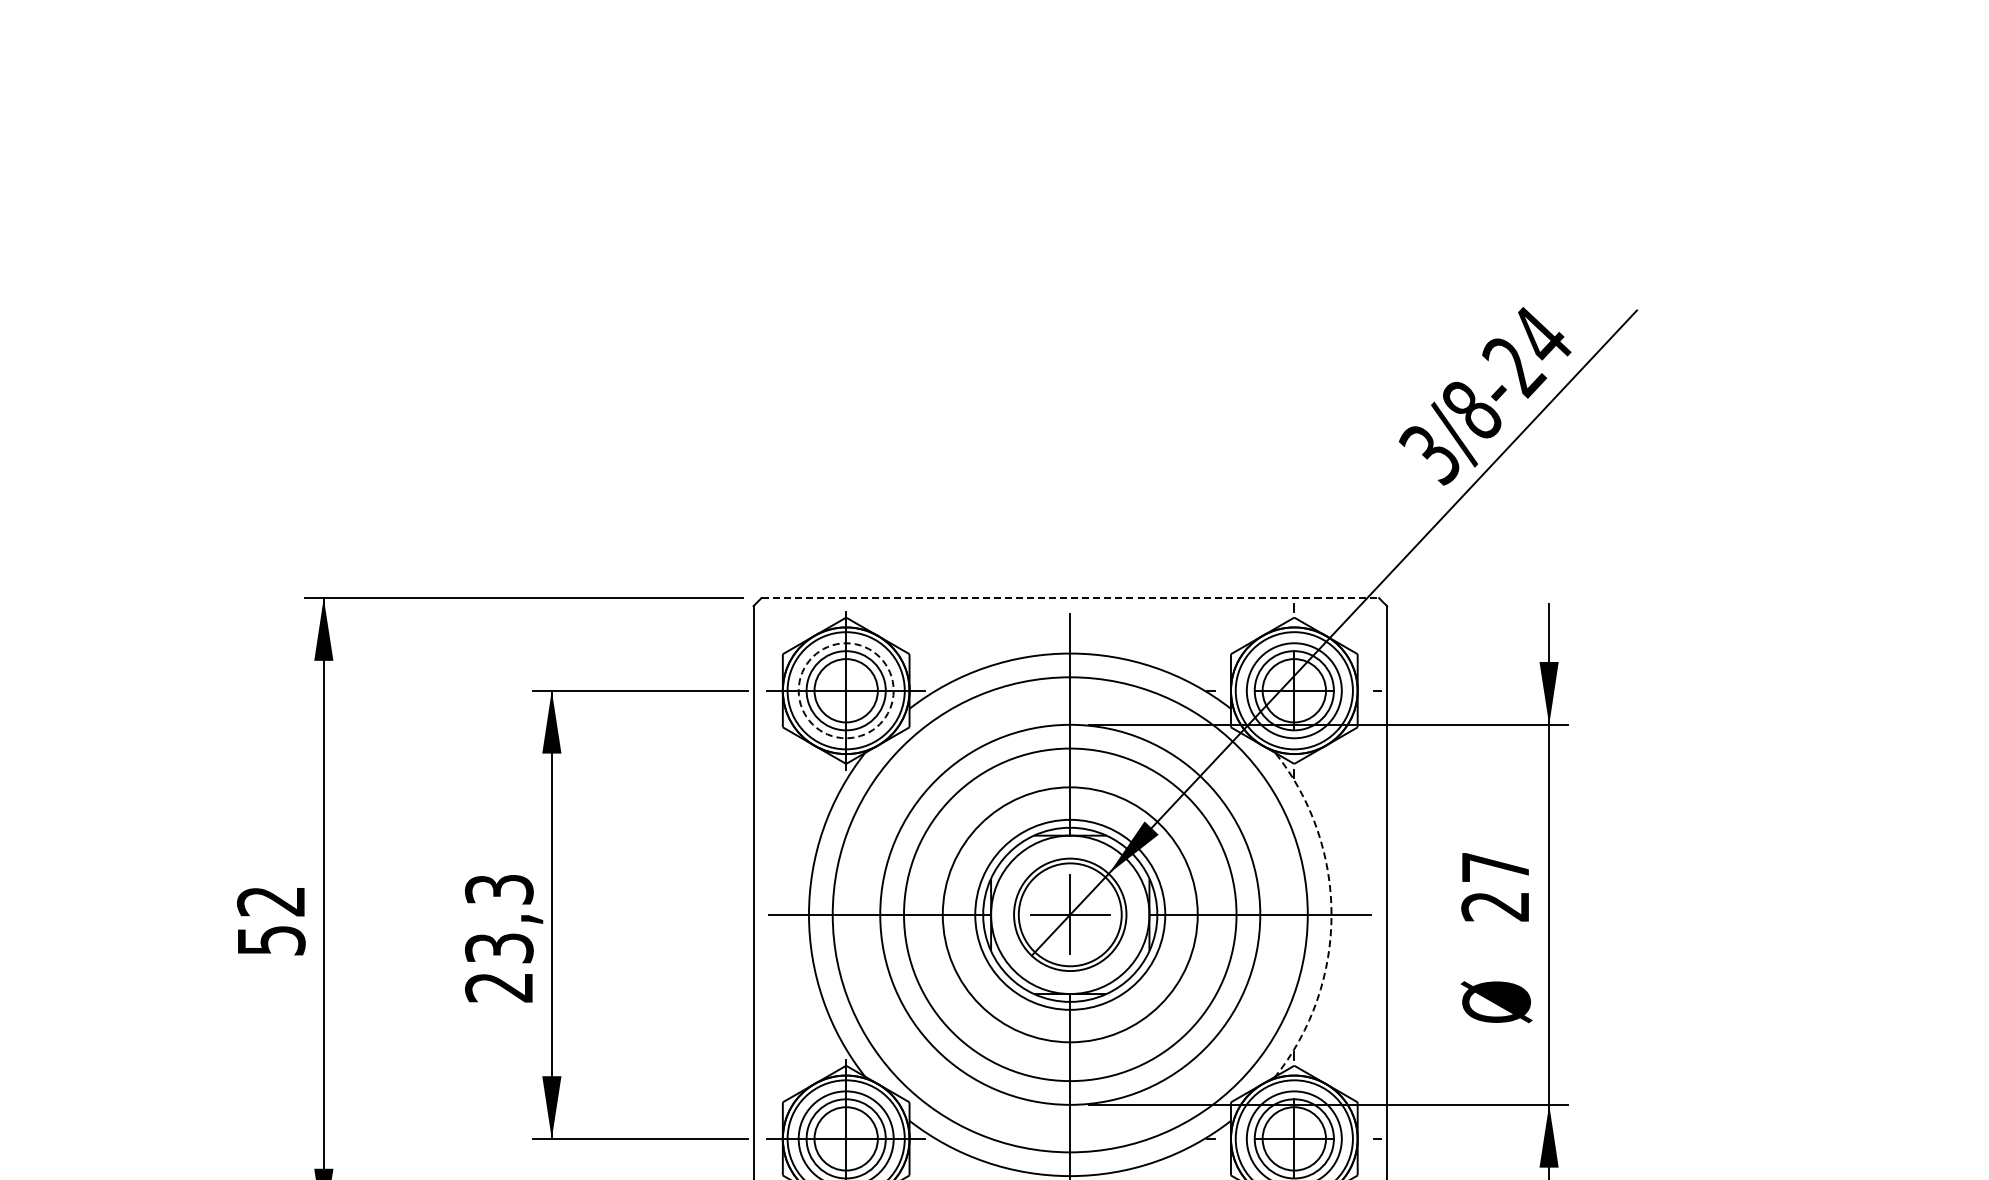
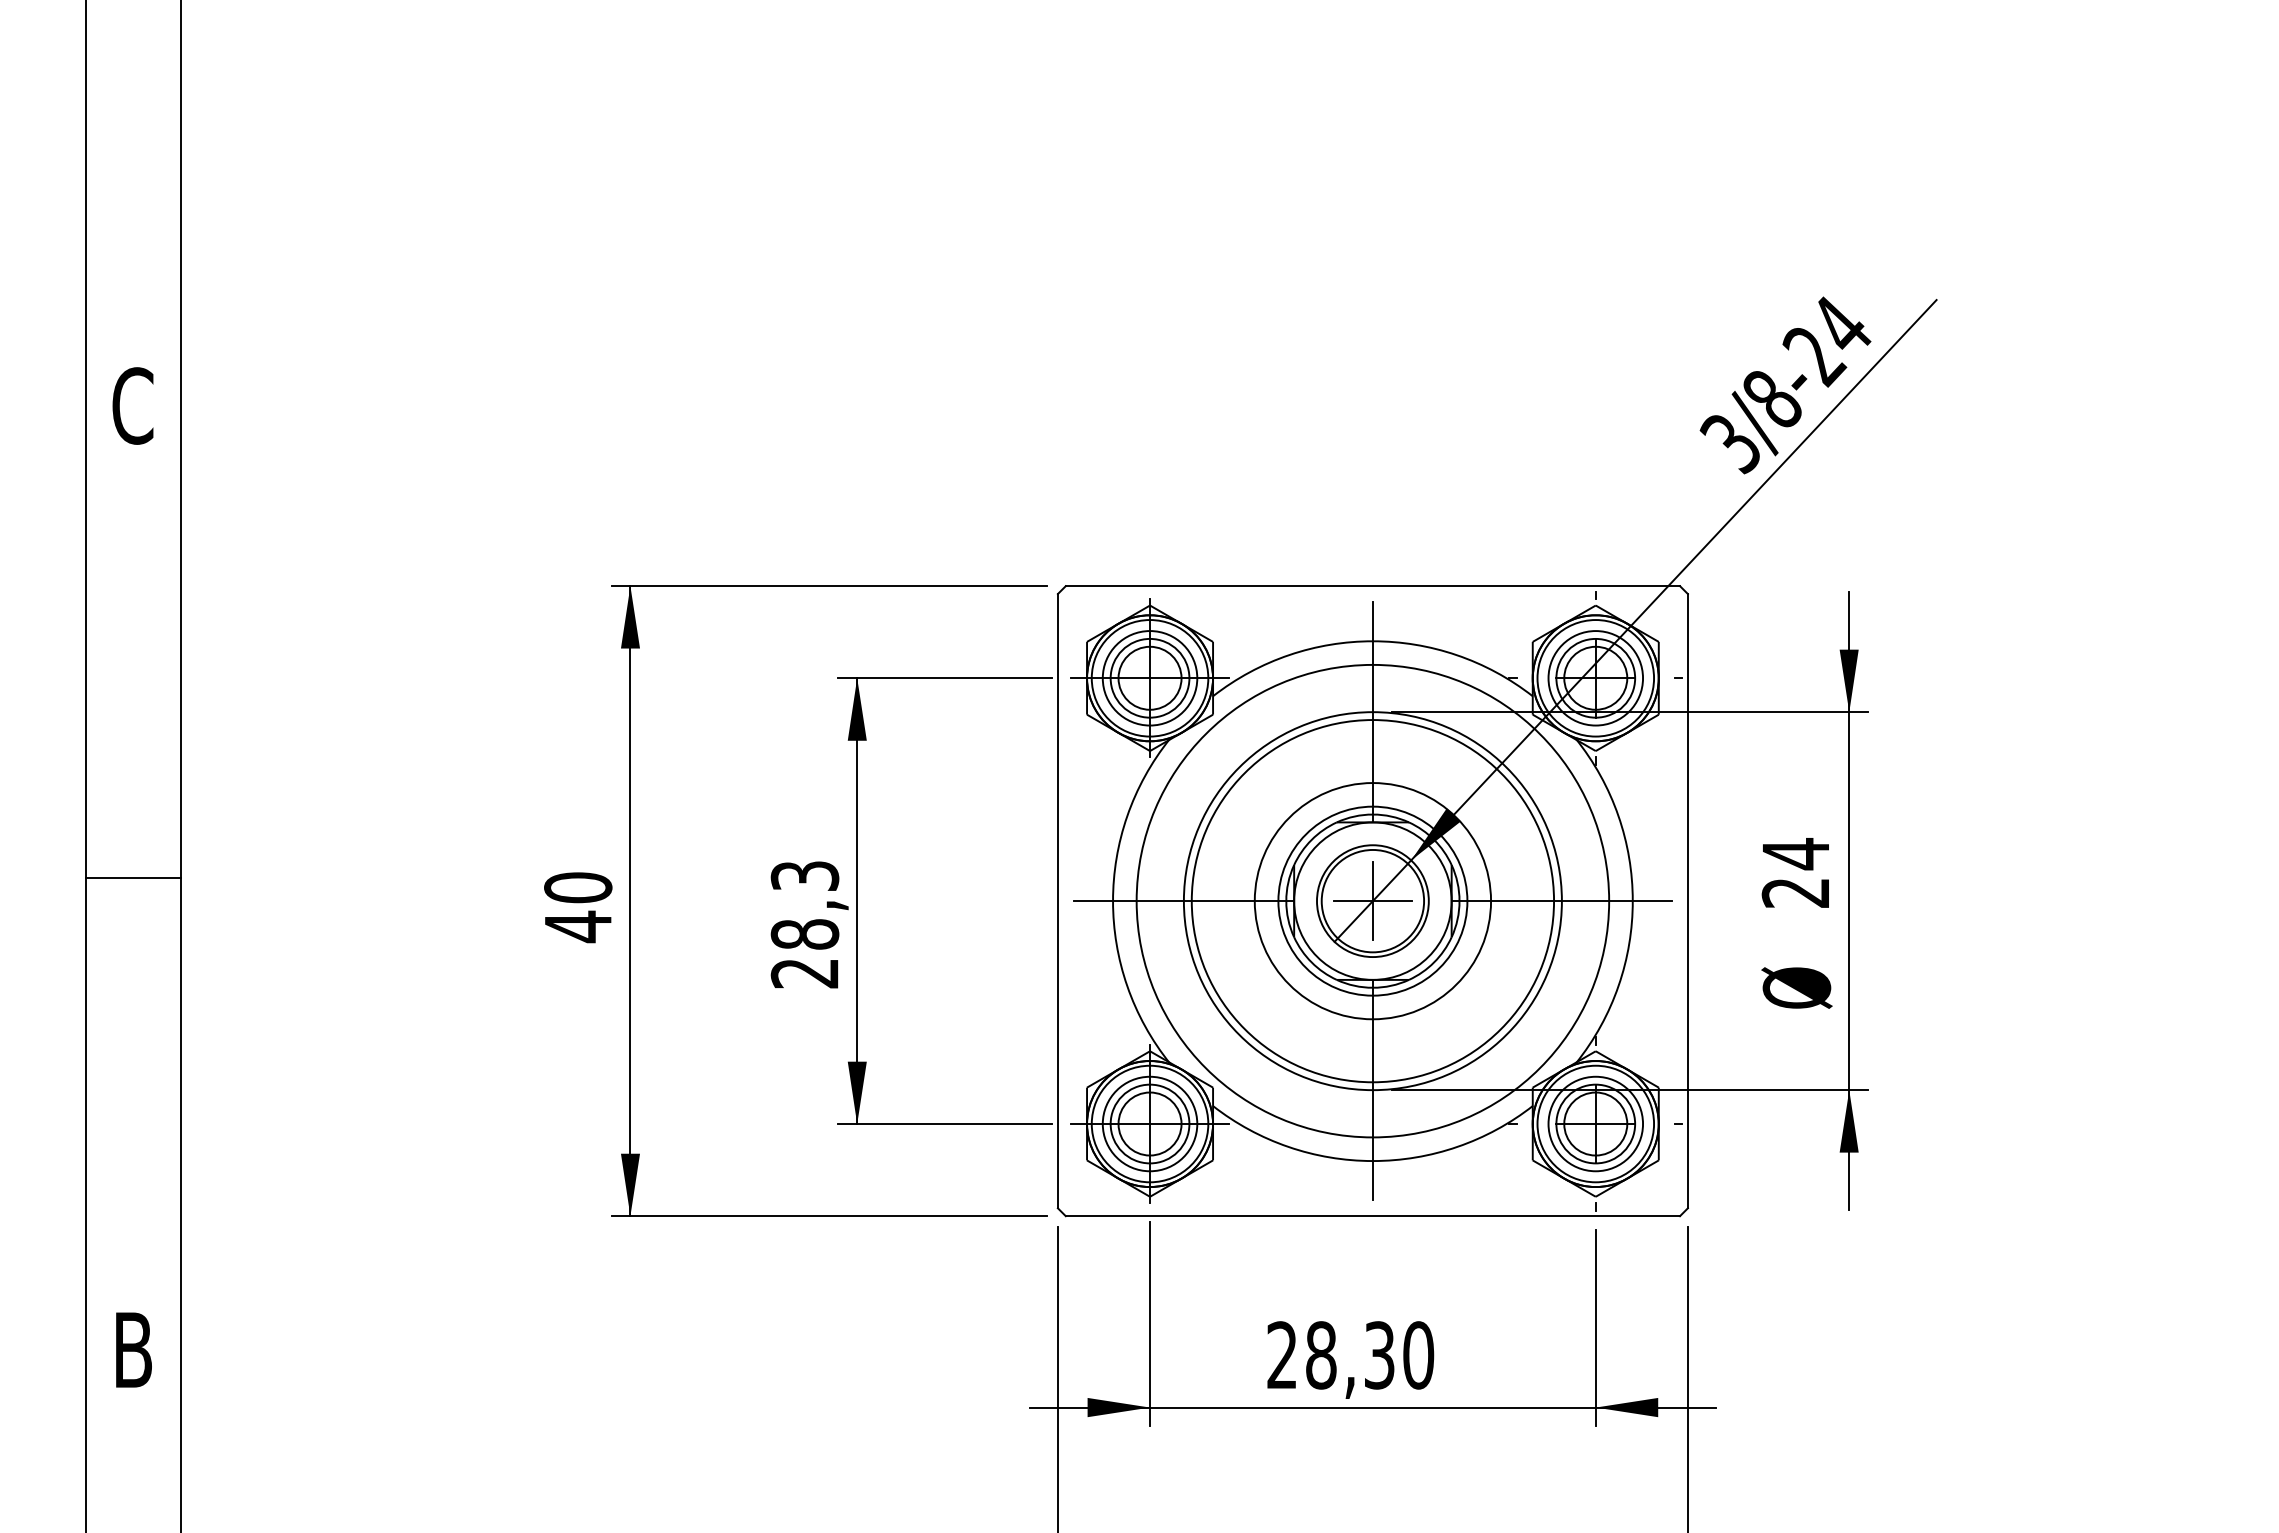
line: (1070, 598) -> (1373, 586), dashed -> solid
circle: (845, 690) -> (1149, 678), dashed -> solid
text: (1495, 867) -> (1795, 854), 27 -> 24
arc: (1331, 914) -> (1632, 900), dashed -> solid
circle: (1069, 915) -> (1372, 901), size x0.71
circle: (1069, 915) -> (1372, 901), size x1.43
text: (271, 921) -> (578, 907), 52 -> 40
text: (498, 948) -> (804, 934), 23,3 -> 28,3

